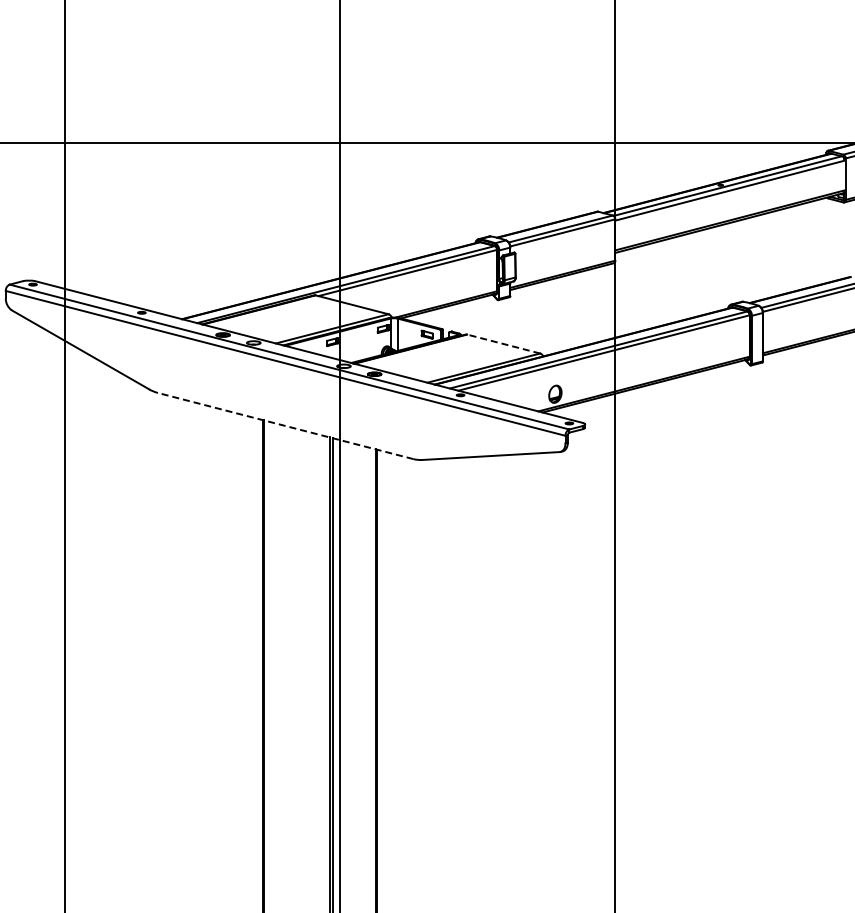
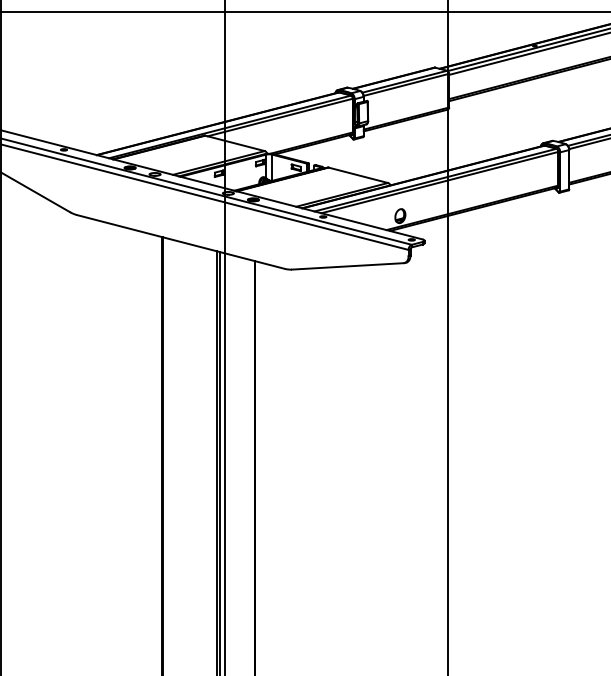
line: (503, 344) -> (358, 175), dashed -> solid
line: (285, 426) -> (180, 242), dashed -> solid

